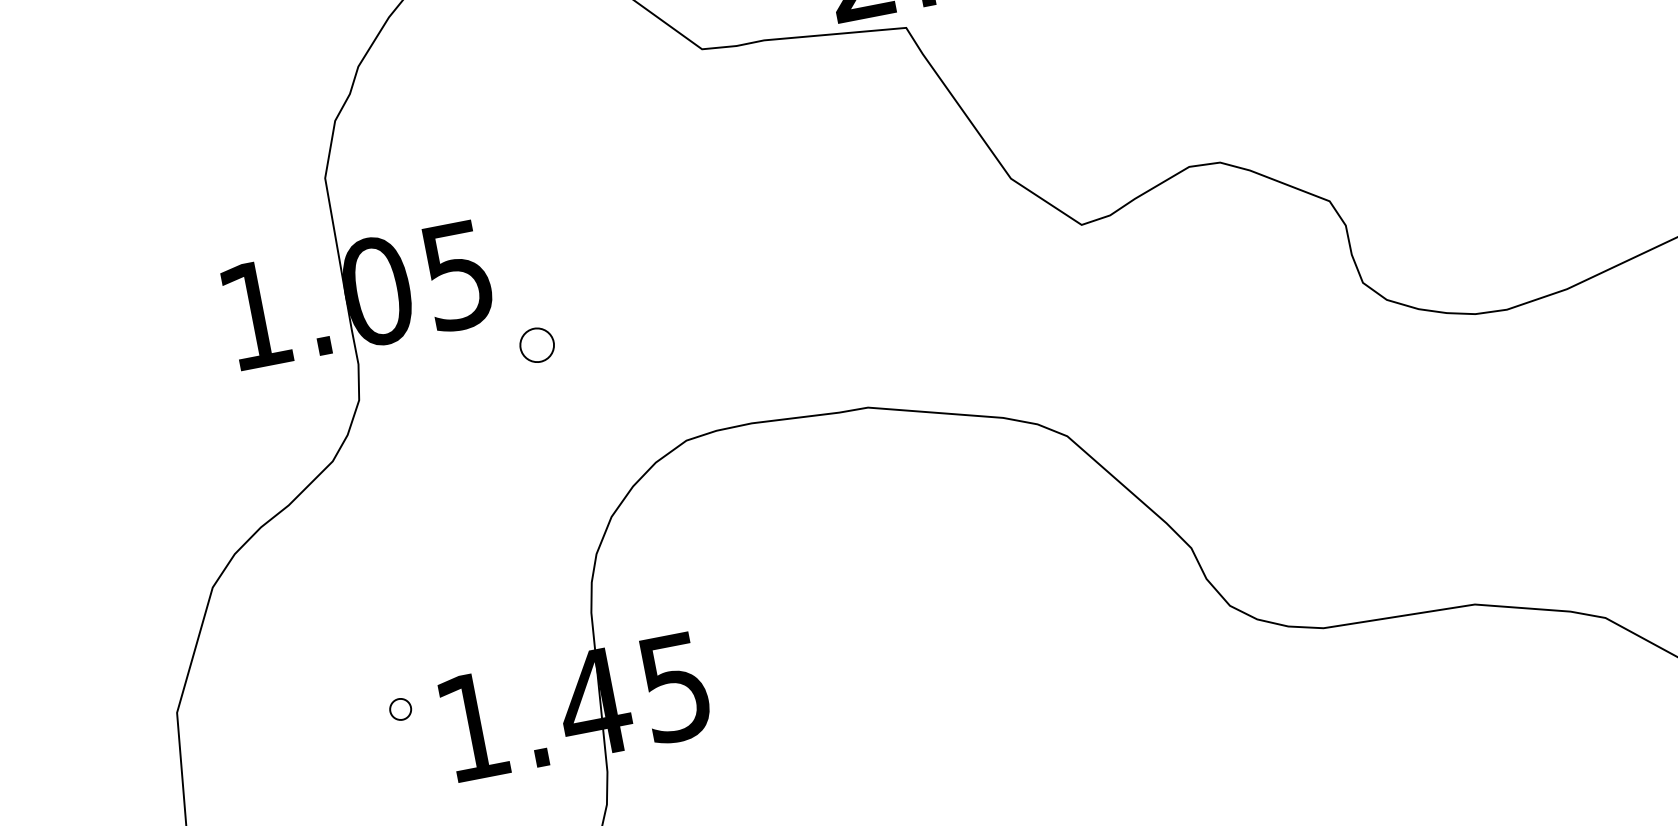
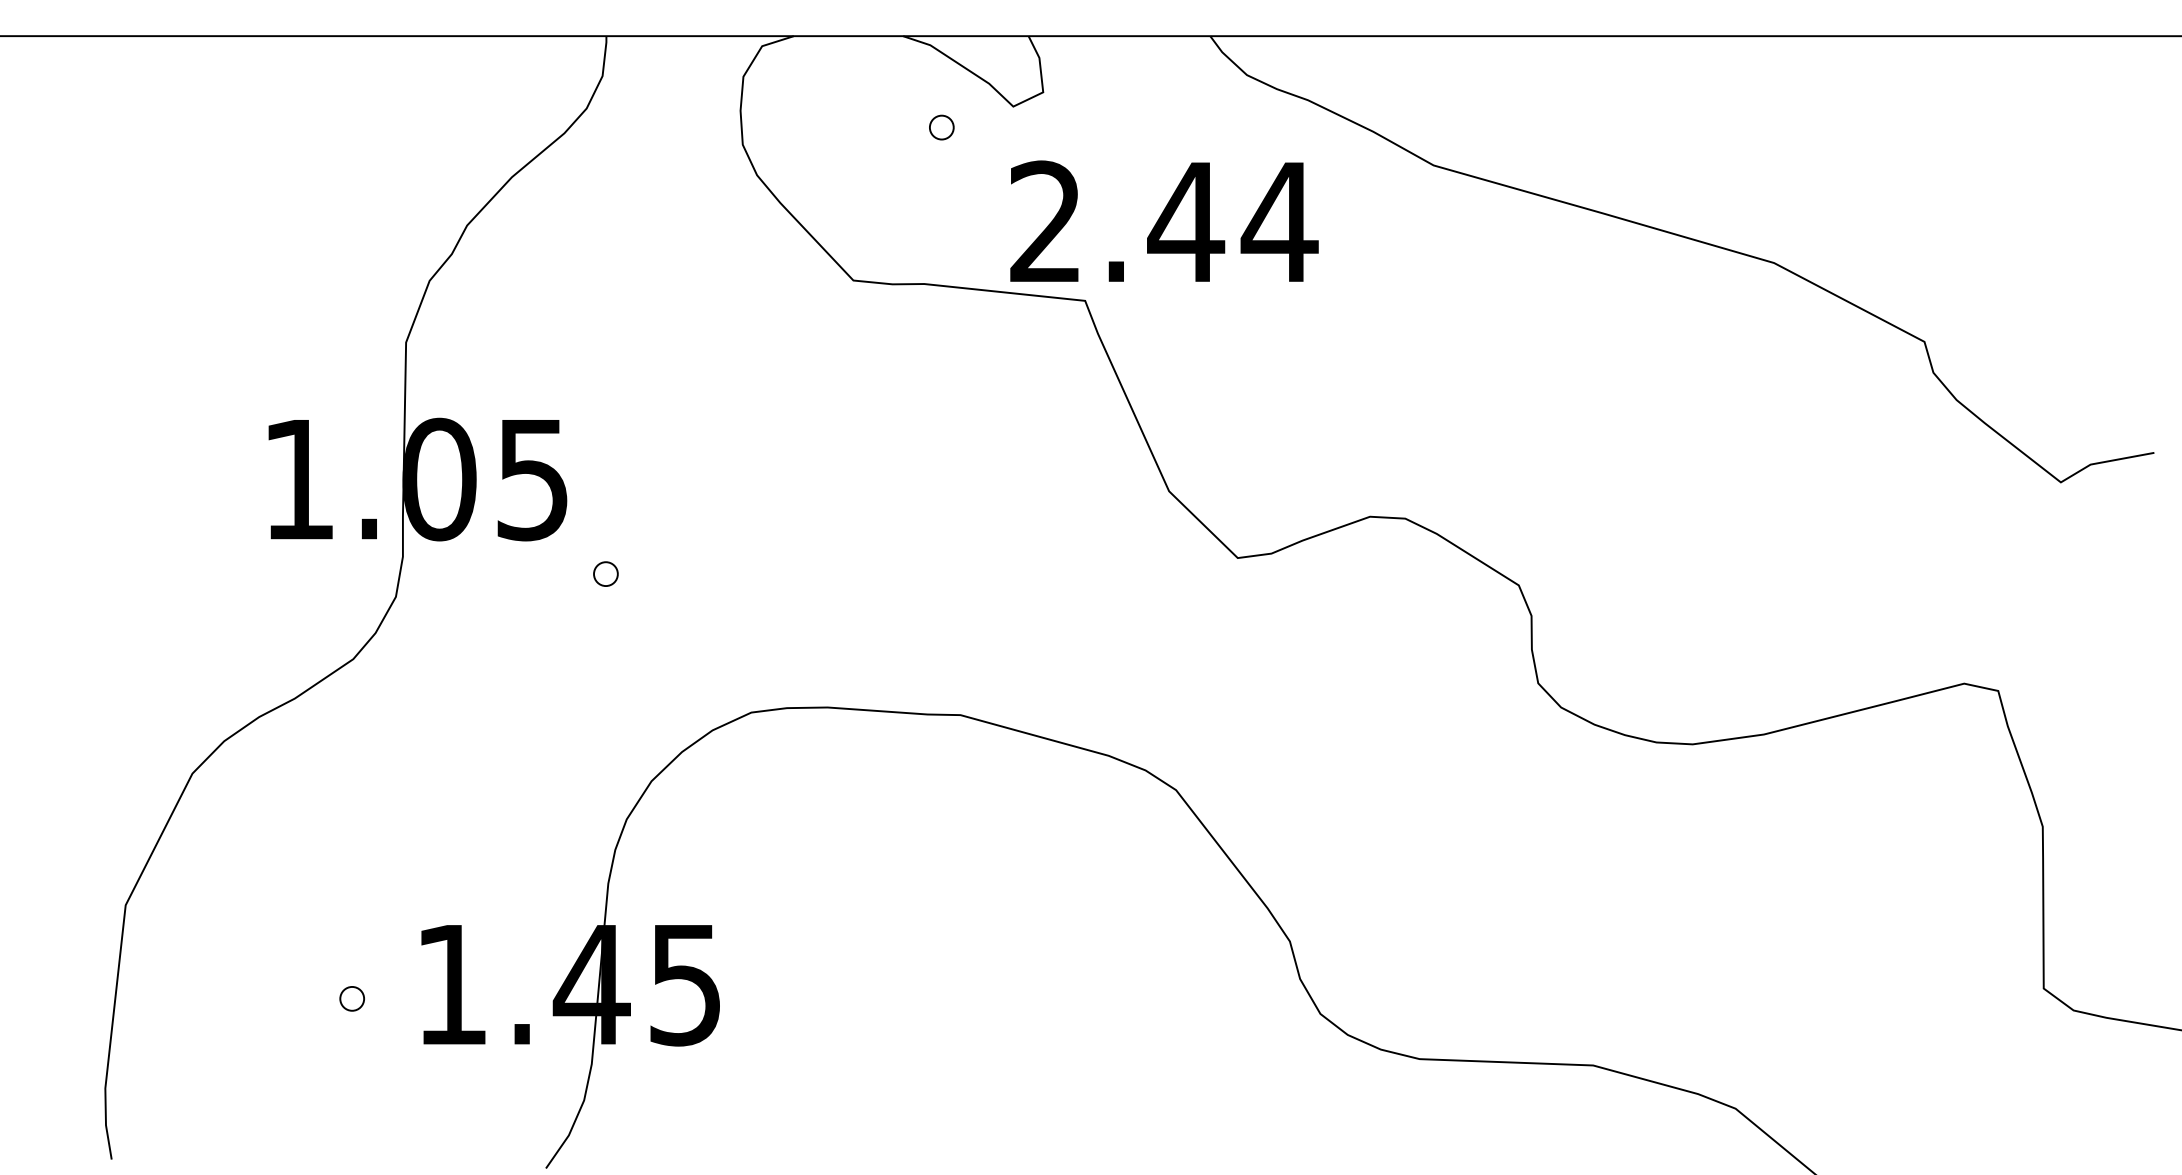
part: (536, 344) -> (605, 573), size x0.62
part: (399, 709) -> (351, 998), moved

